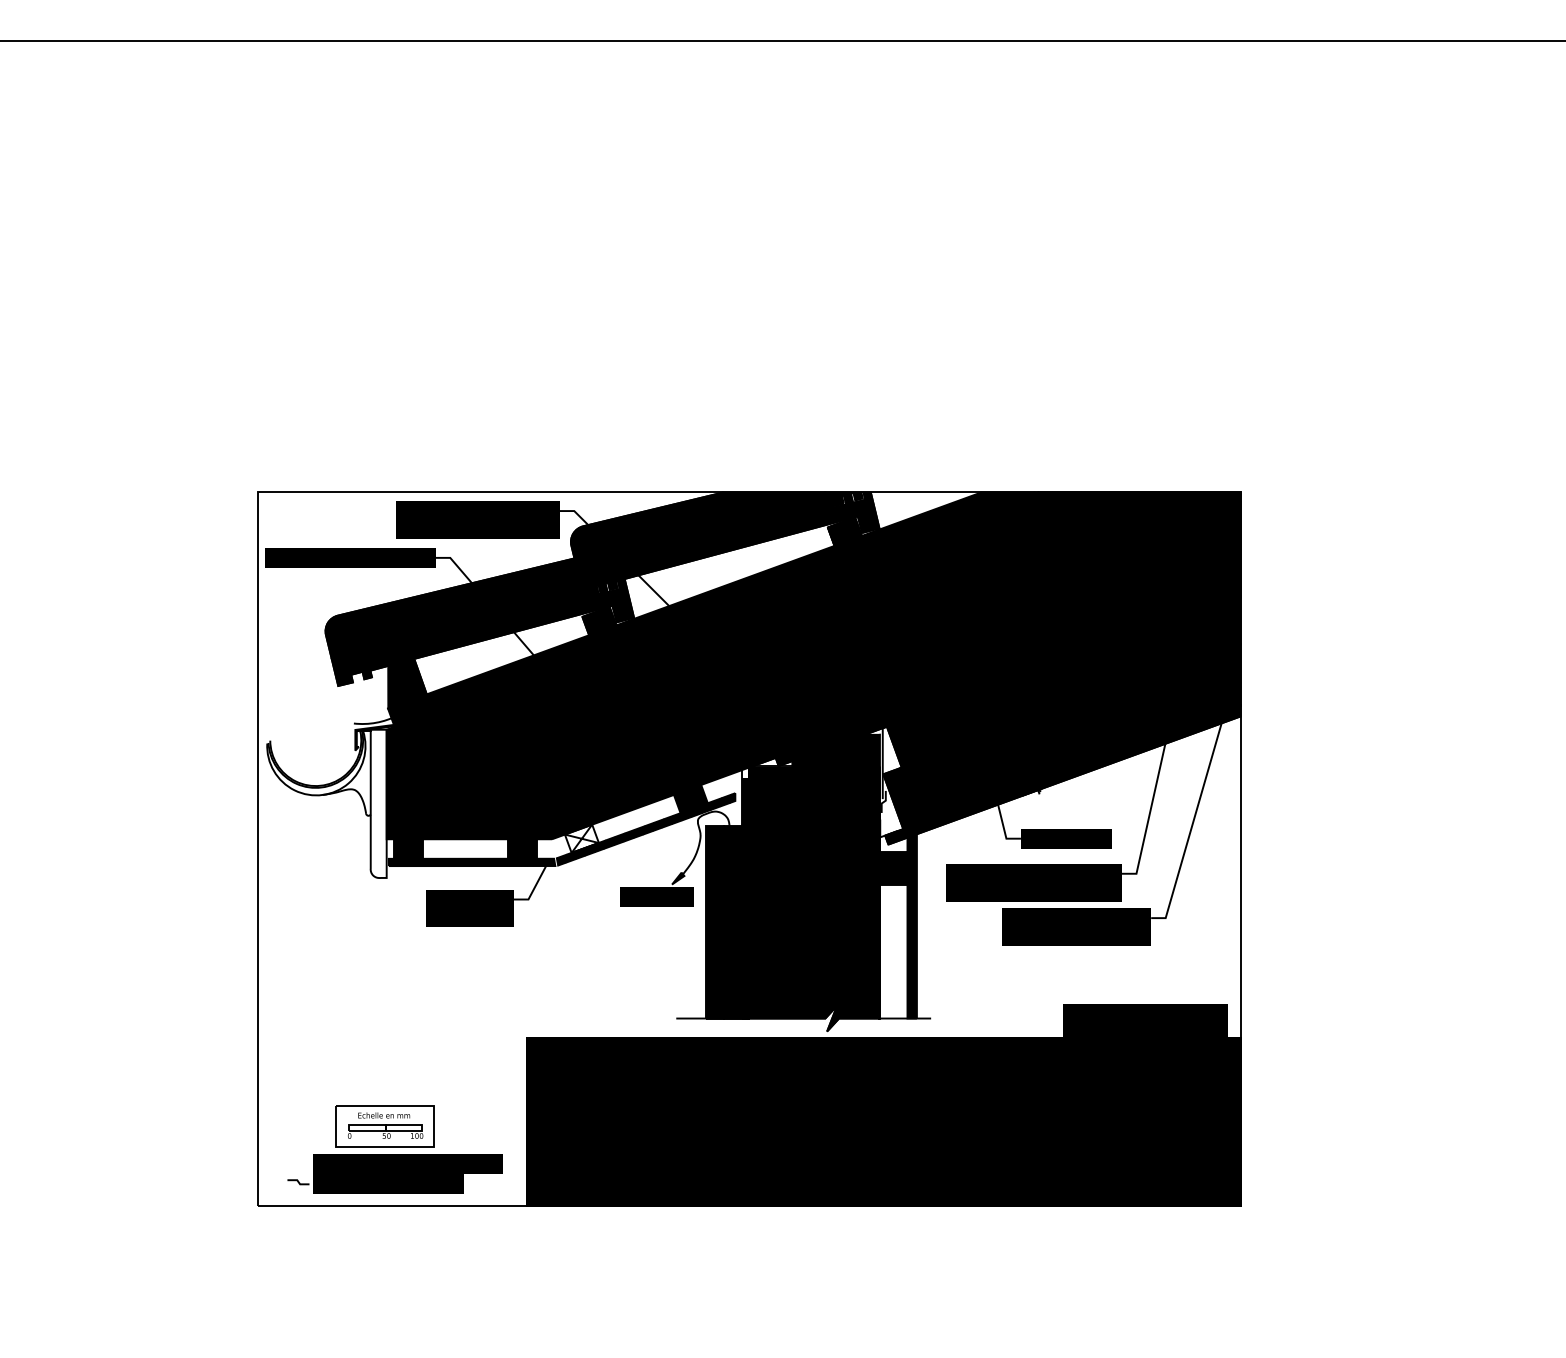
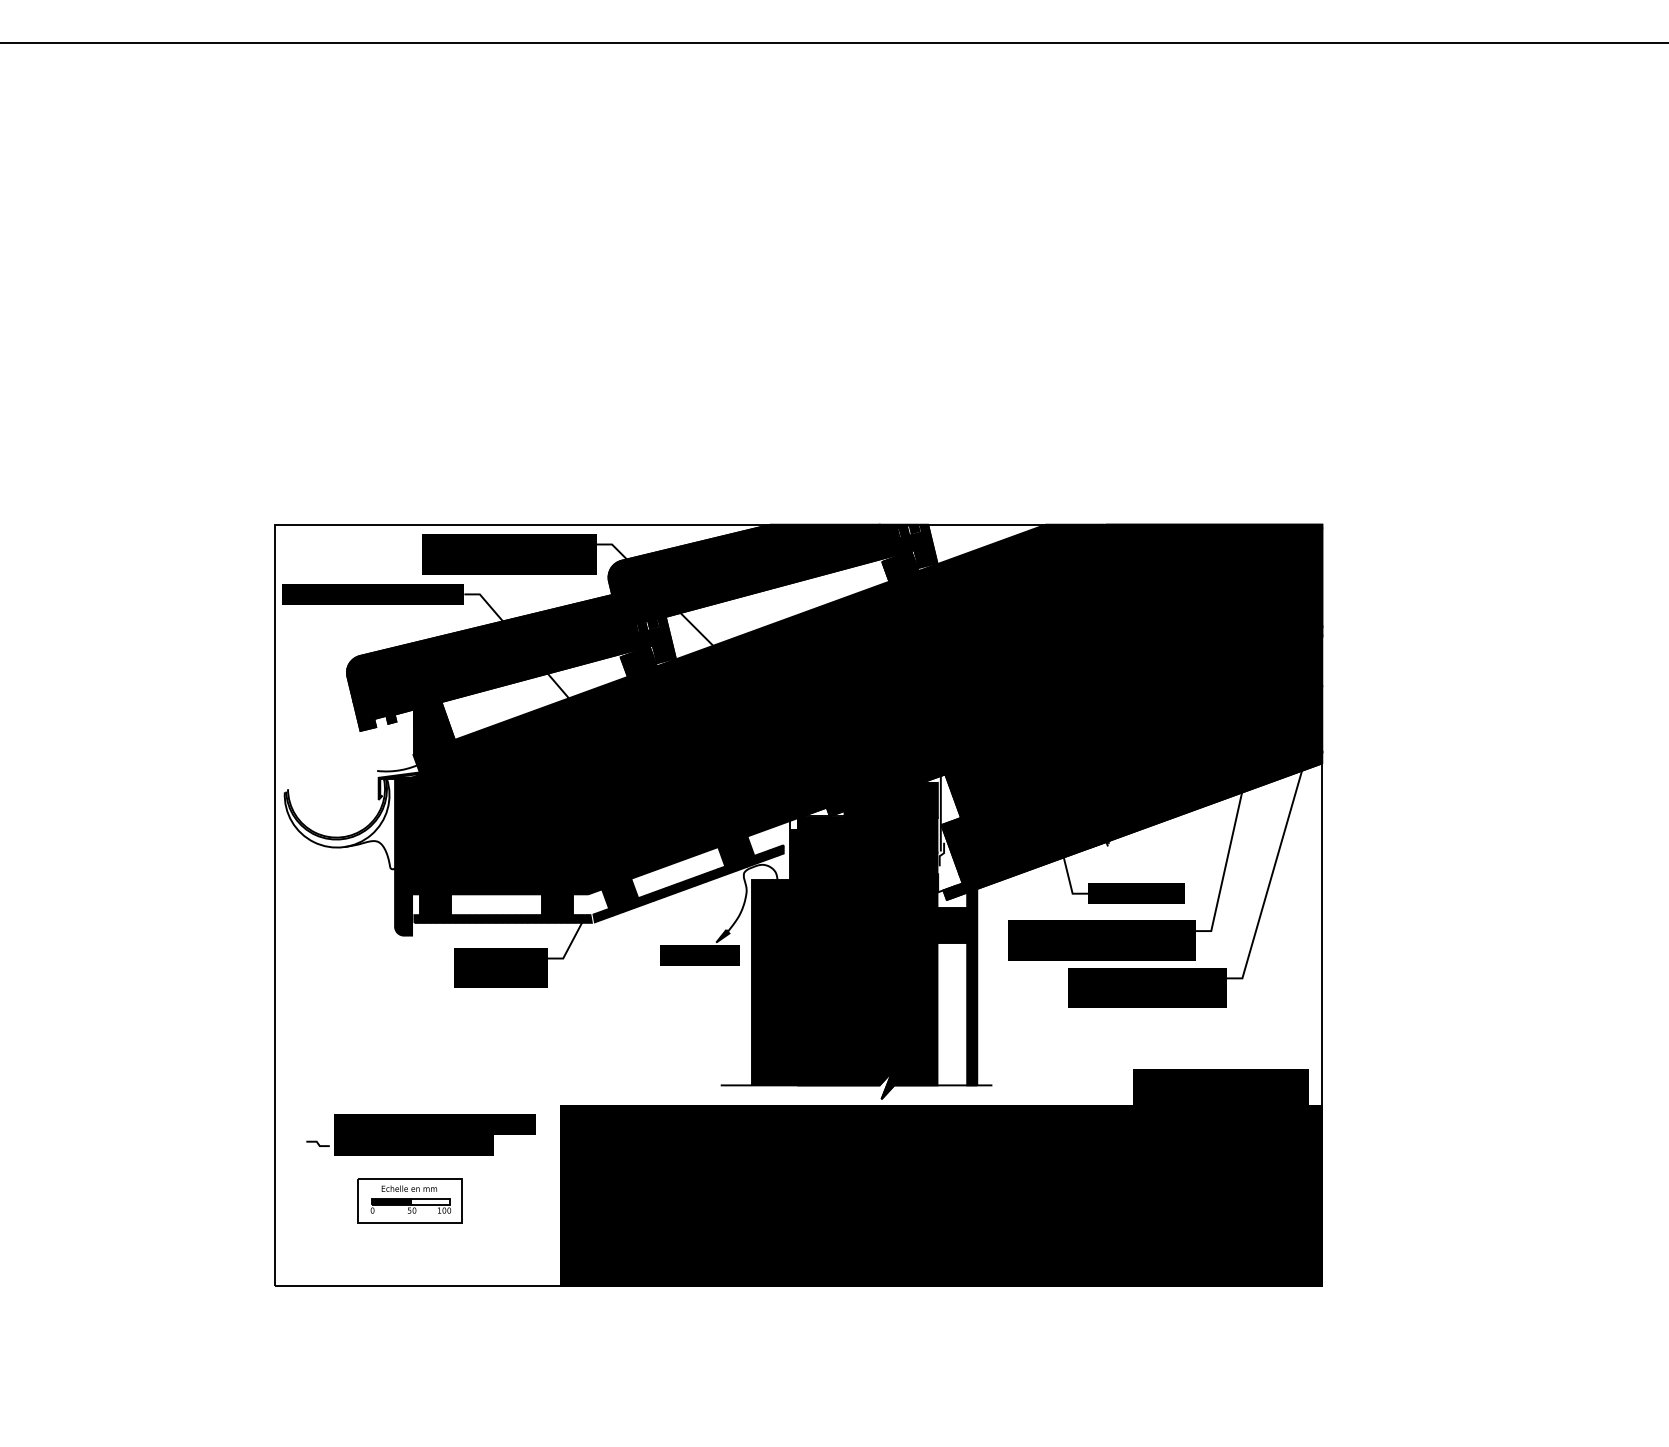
fill: (378, 803) -> (403, 856), added
fill: (582, 838) -> (620, 893), added
fill: (367, 1128) -> (391, 1202), added
part: (394, 1173) -> (420, 1134), moved

